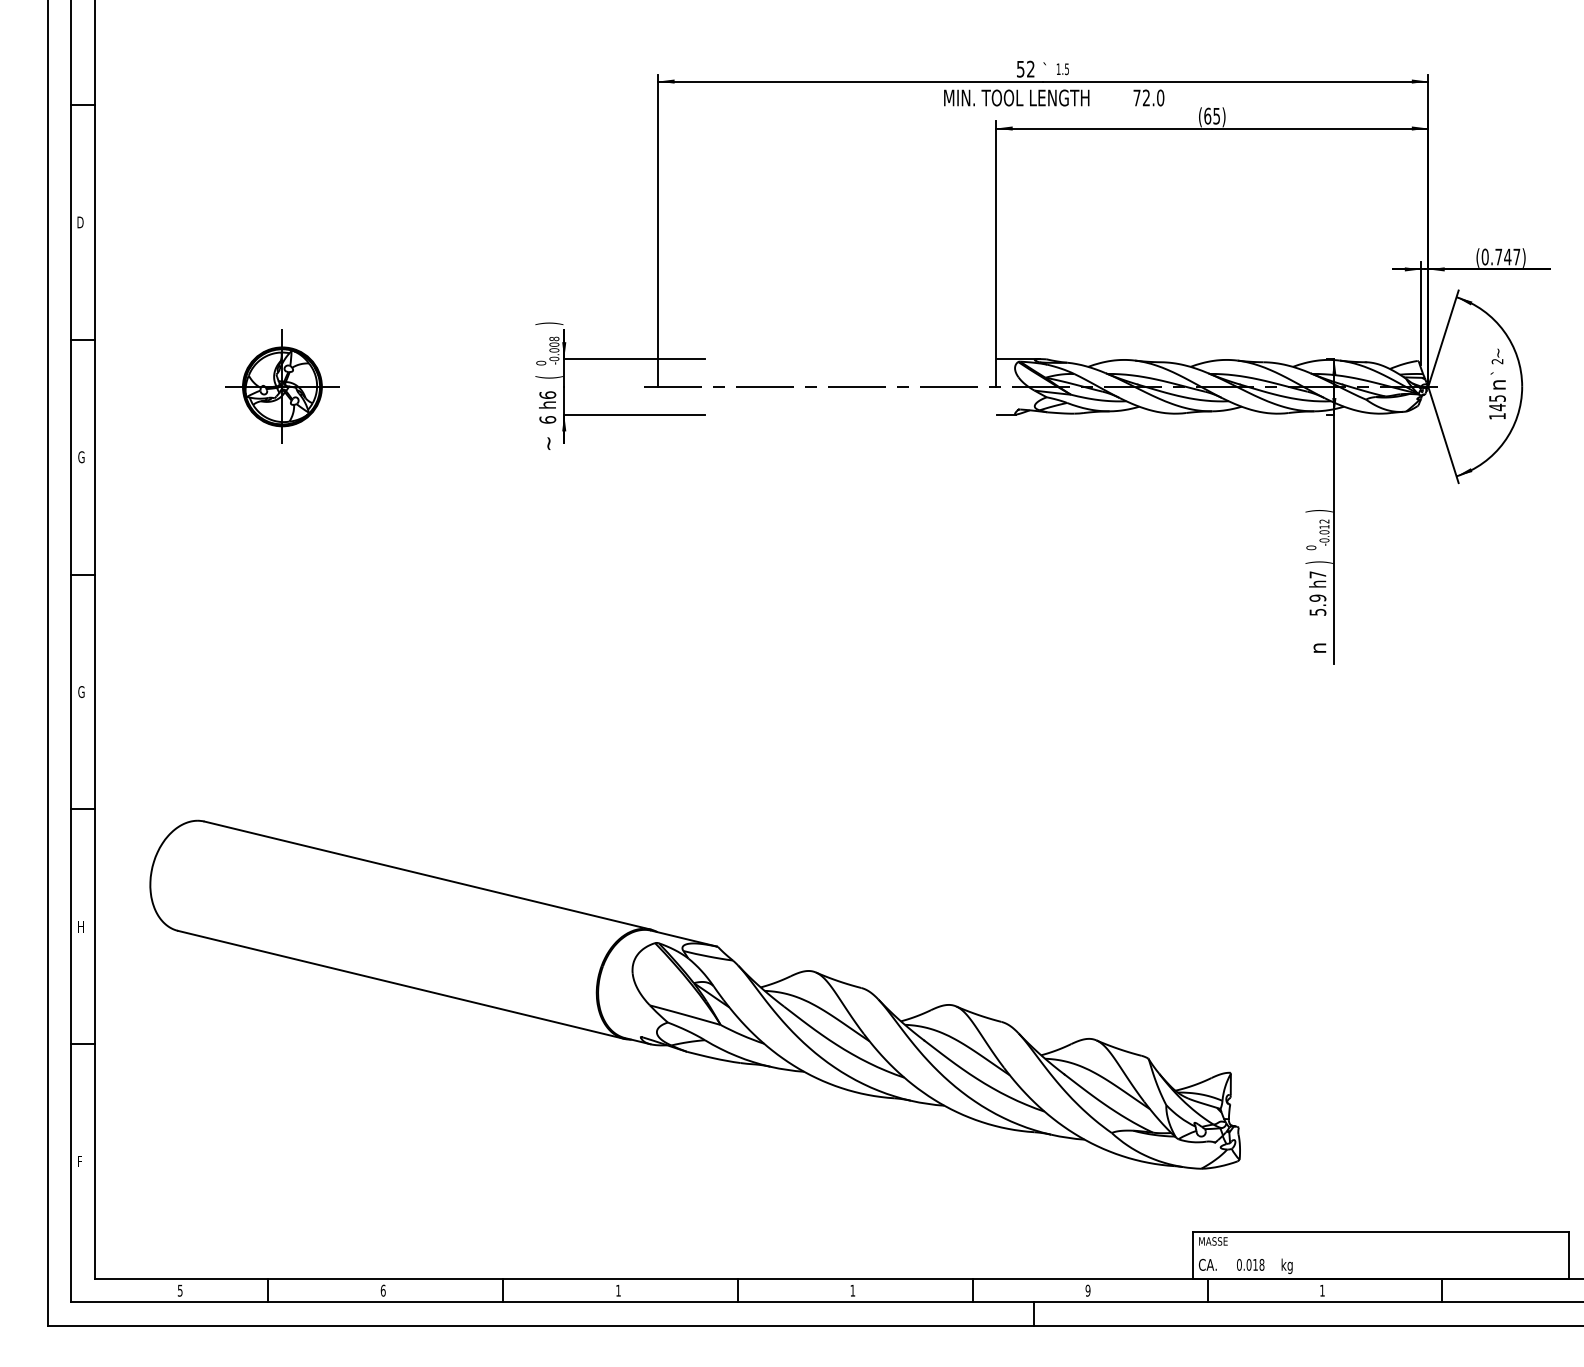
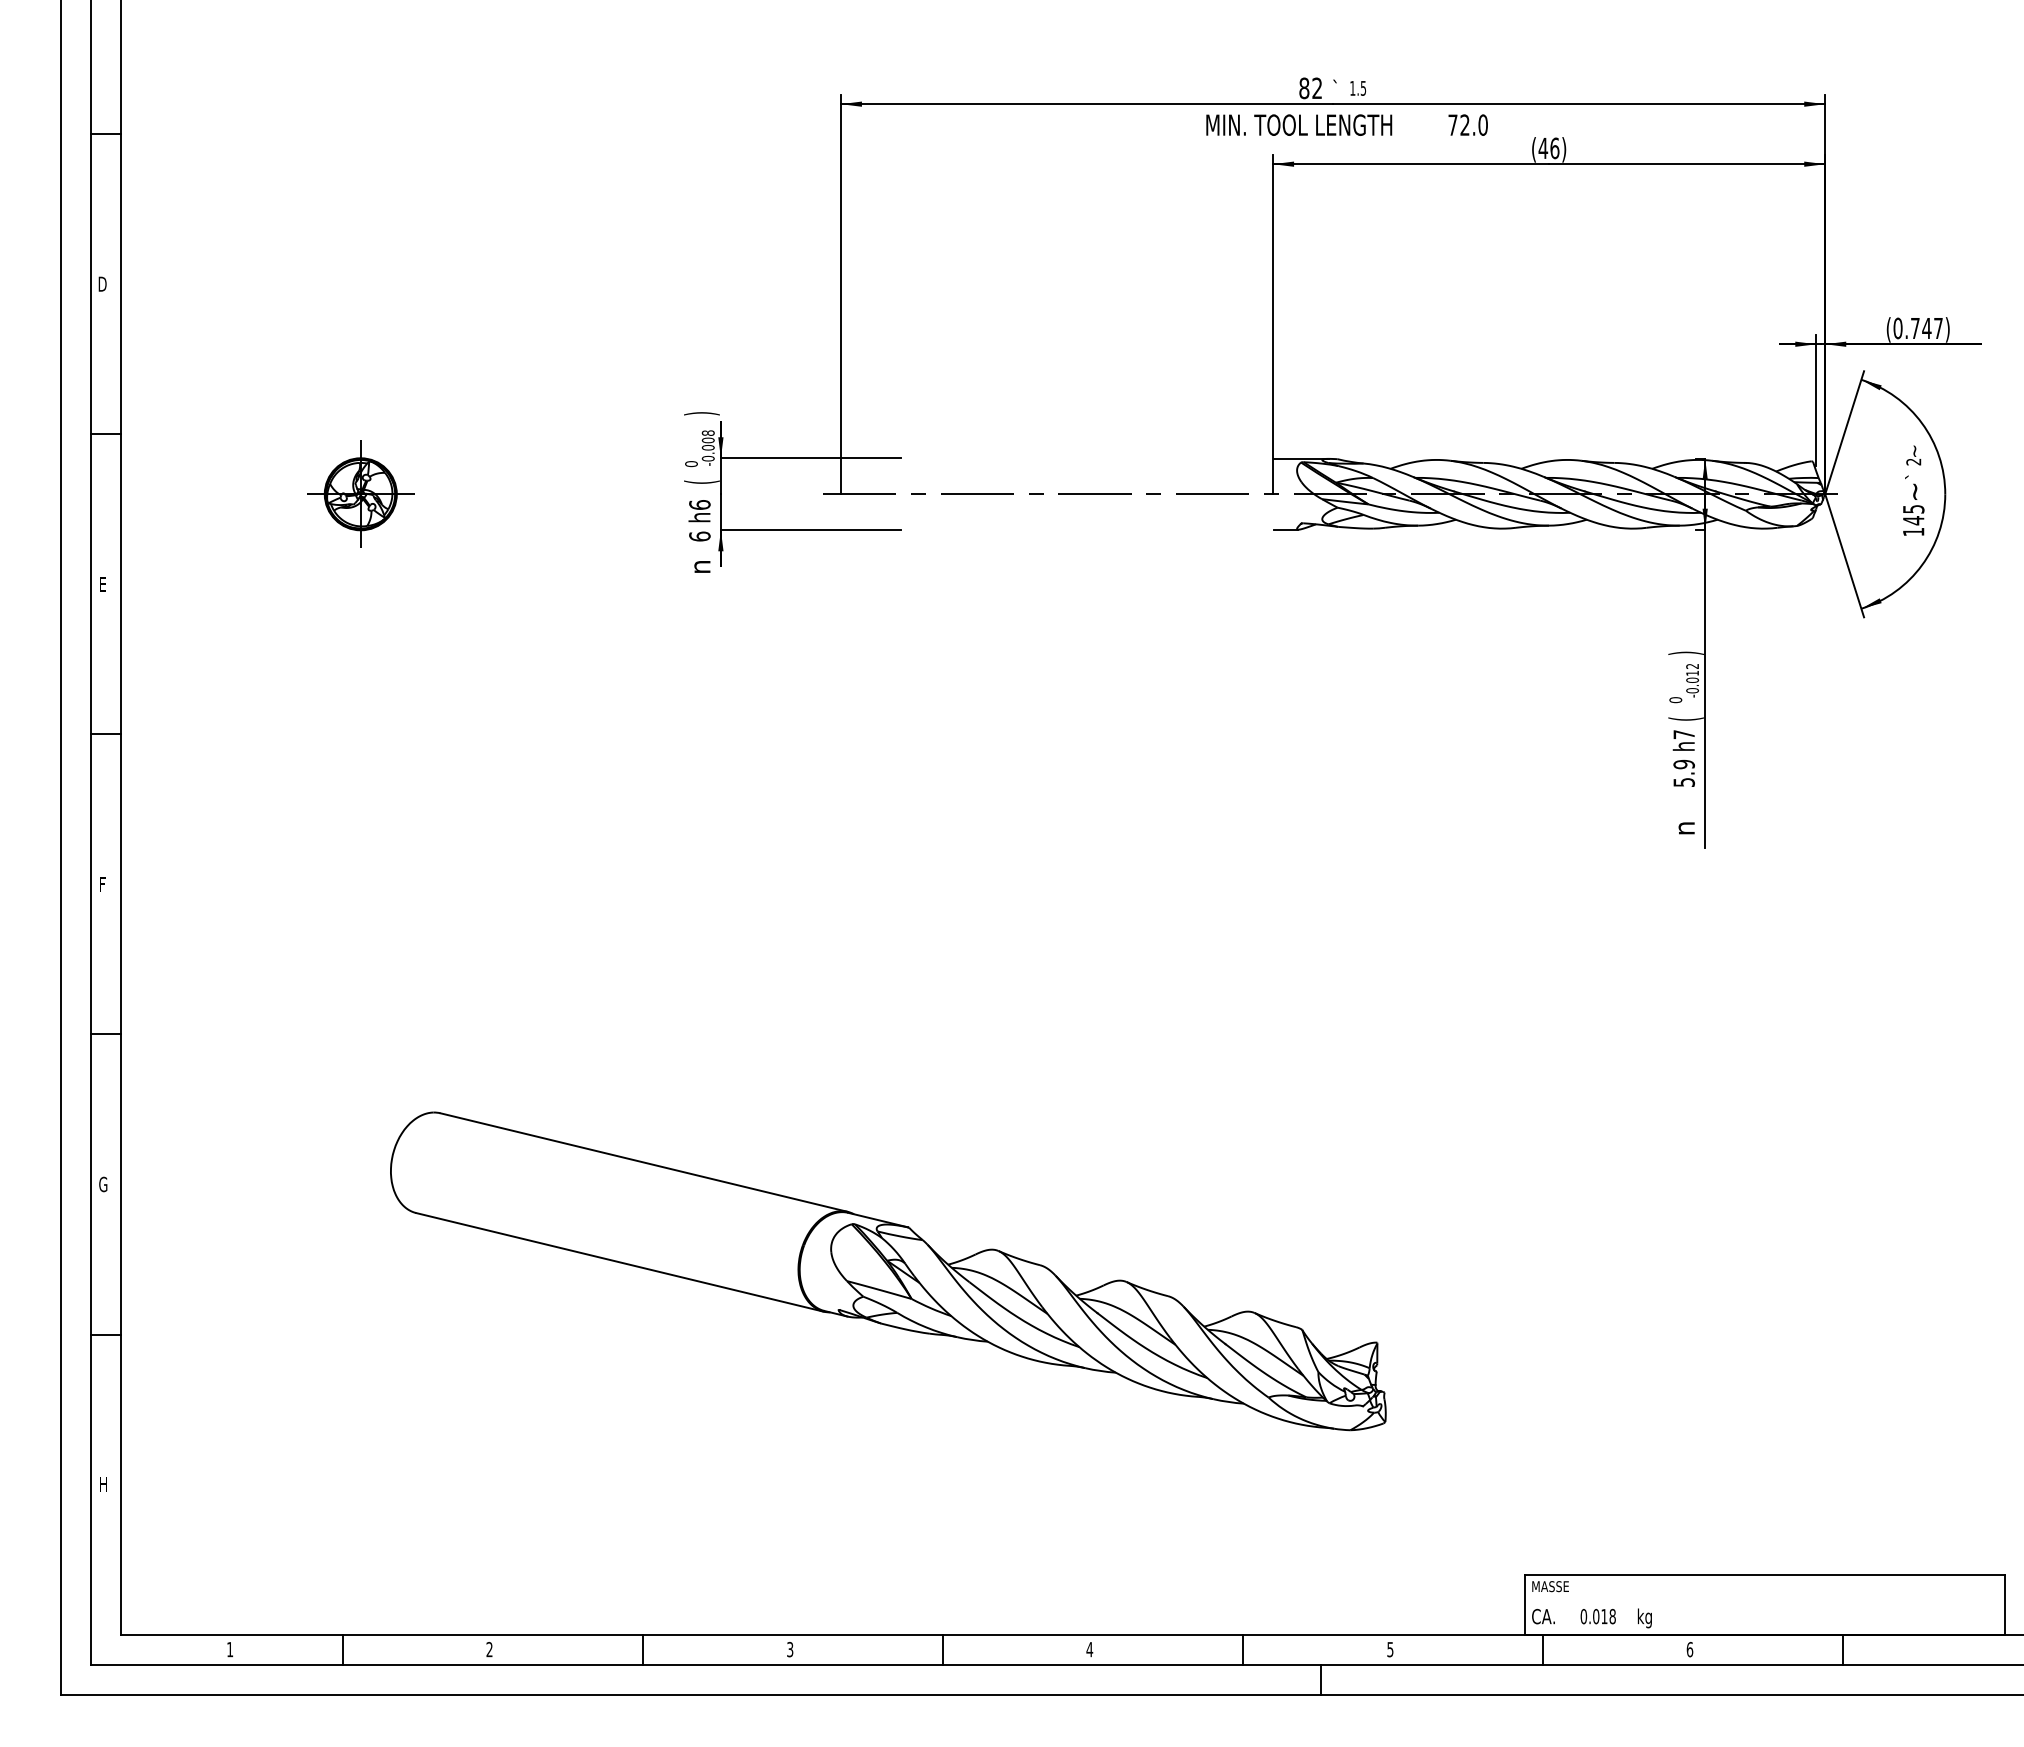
text: (1020, 69) -> (1304, 88), 52 -> 82
text: (1211, 116) -> (1548, 148), (65) -> (46)
text: (1499, 384) -> (1916, 491), n -> ~
part: (282, 386) -> (360, 493), size x0.71
text: (549, 444) -> (702, 567), ~ -> n
text: (81, 456) -> (103, 583), G -> E
text: (1318, 562) -> (1685, 718), ) -> (
text: (81, 692) -> (103, 884), G -> F
text: (81, 926) -> (103, 1184), H -> G
part: (695, 994) -> (888, 1271), size x0.71
text: (81, 1161) -> (103, 1484), F -> H
text: (180, 1290) -> (230, 1649), 5 -> 1
text: (383, 1290) -> (489, 1649), 6 -> 2
text: (618, 1290) -> (790, 1649), 1 -> 3
text: (852, 1290) -> (1089, 1649), 1 -> 4
text: (1088, 1290) -> (1390, 1649), 9 -> 5
text: (1322, 1290) -> (1689, 1649), 1 -> 6

